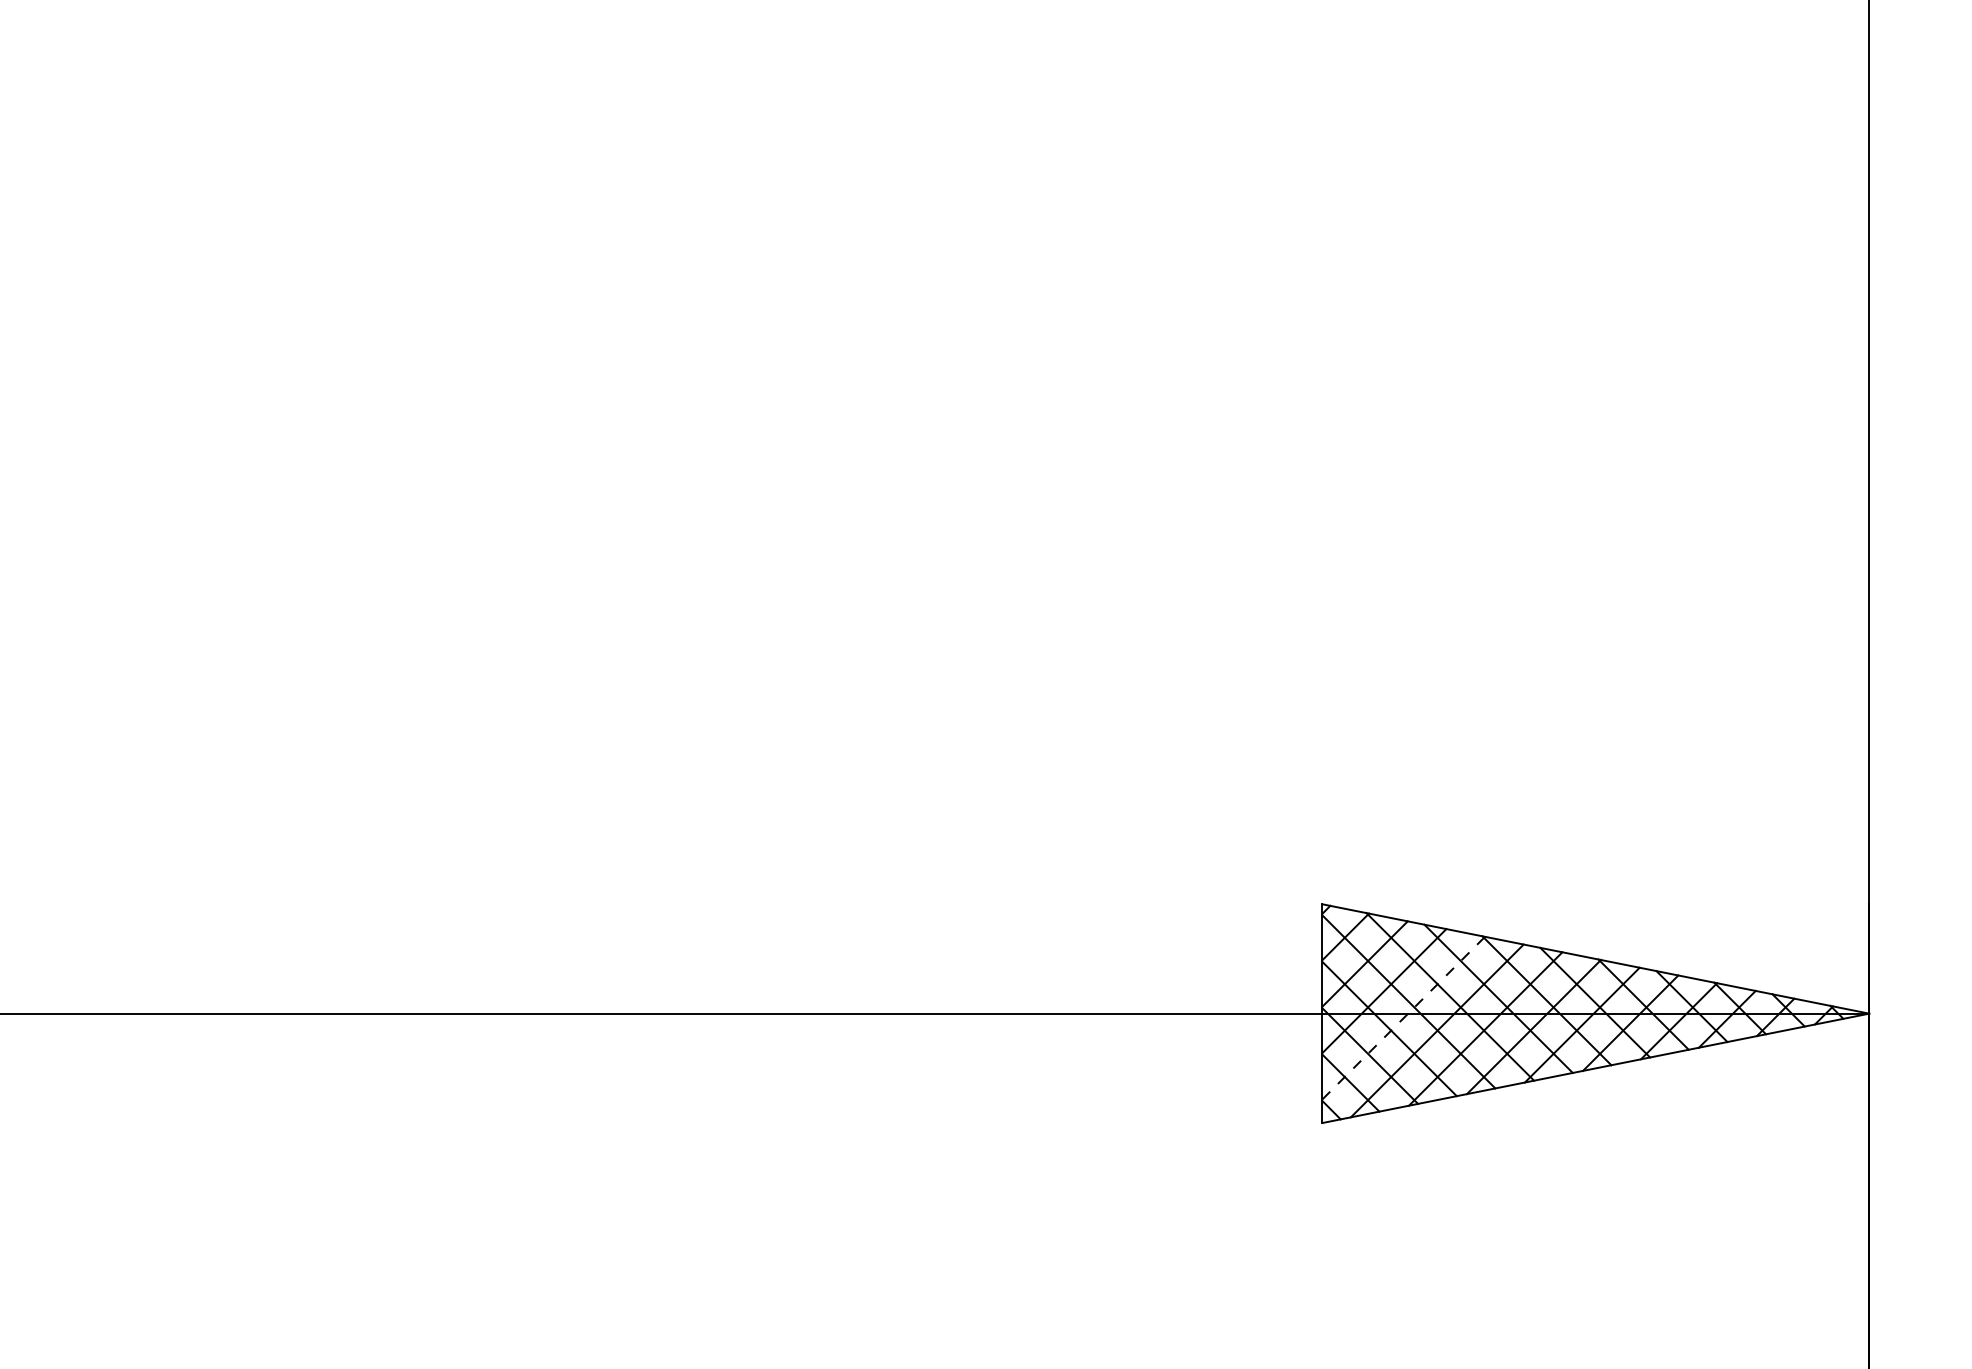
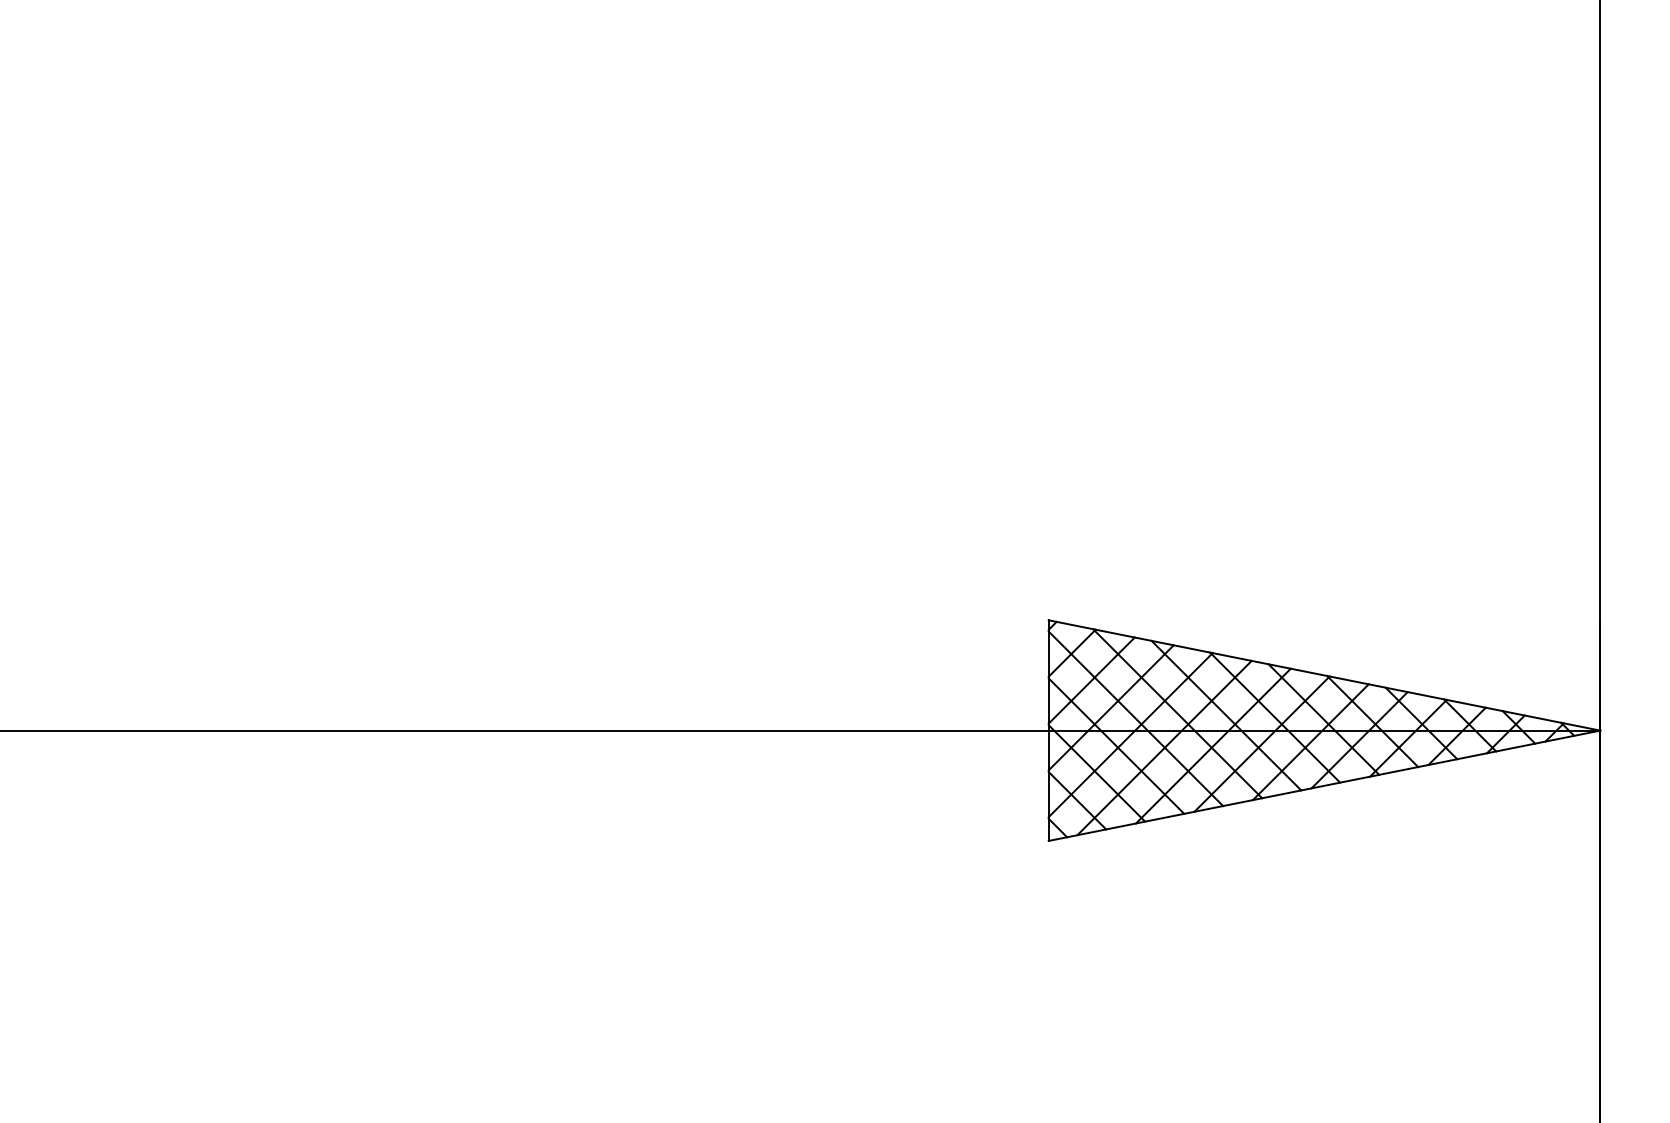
line: (1403, 1018) -> (1130, 735), dashed -> solid

